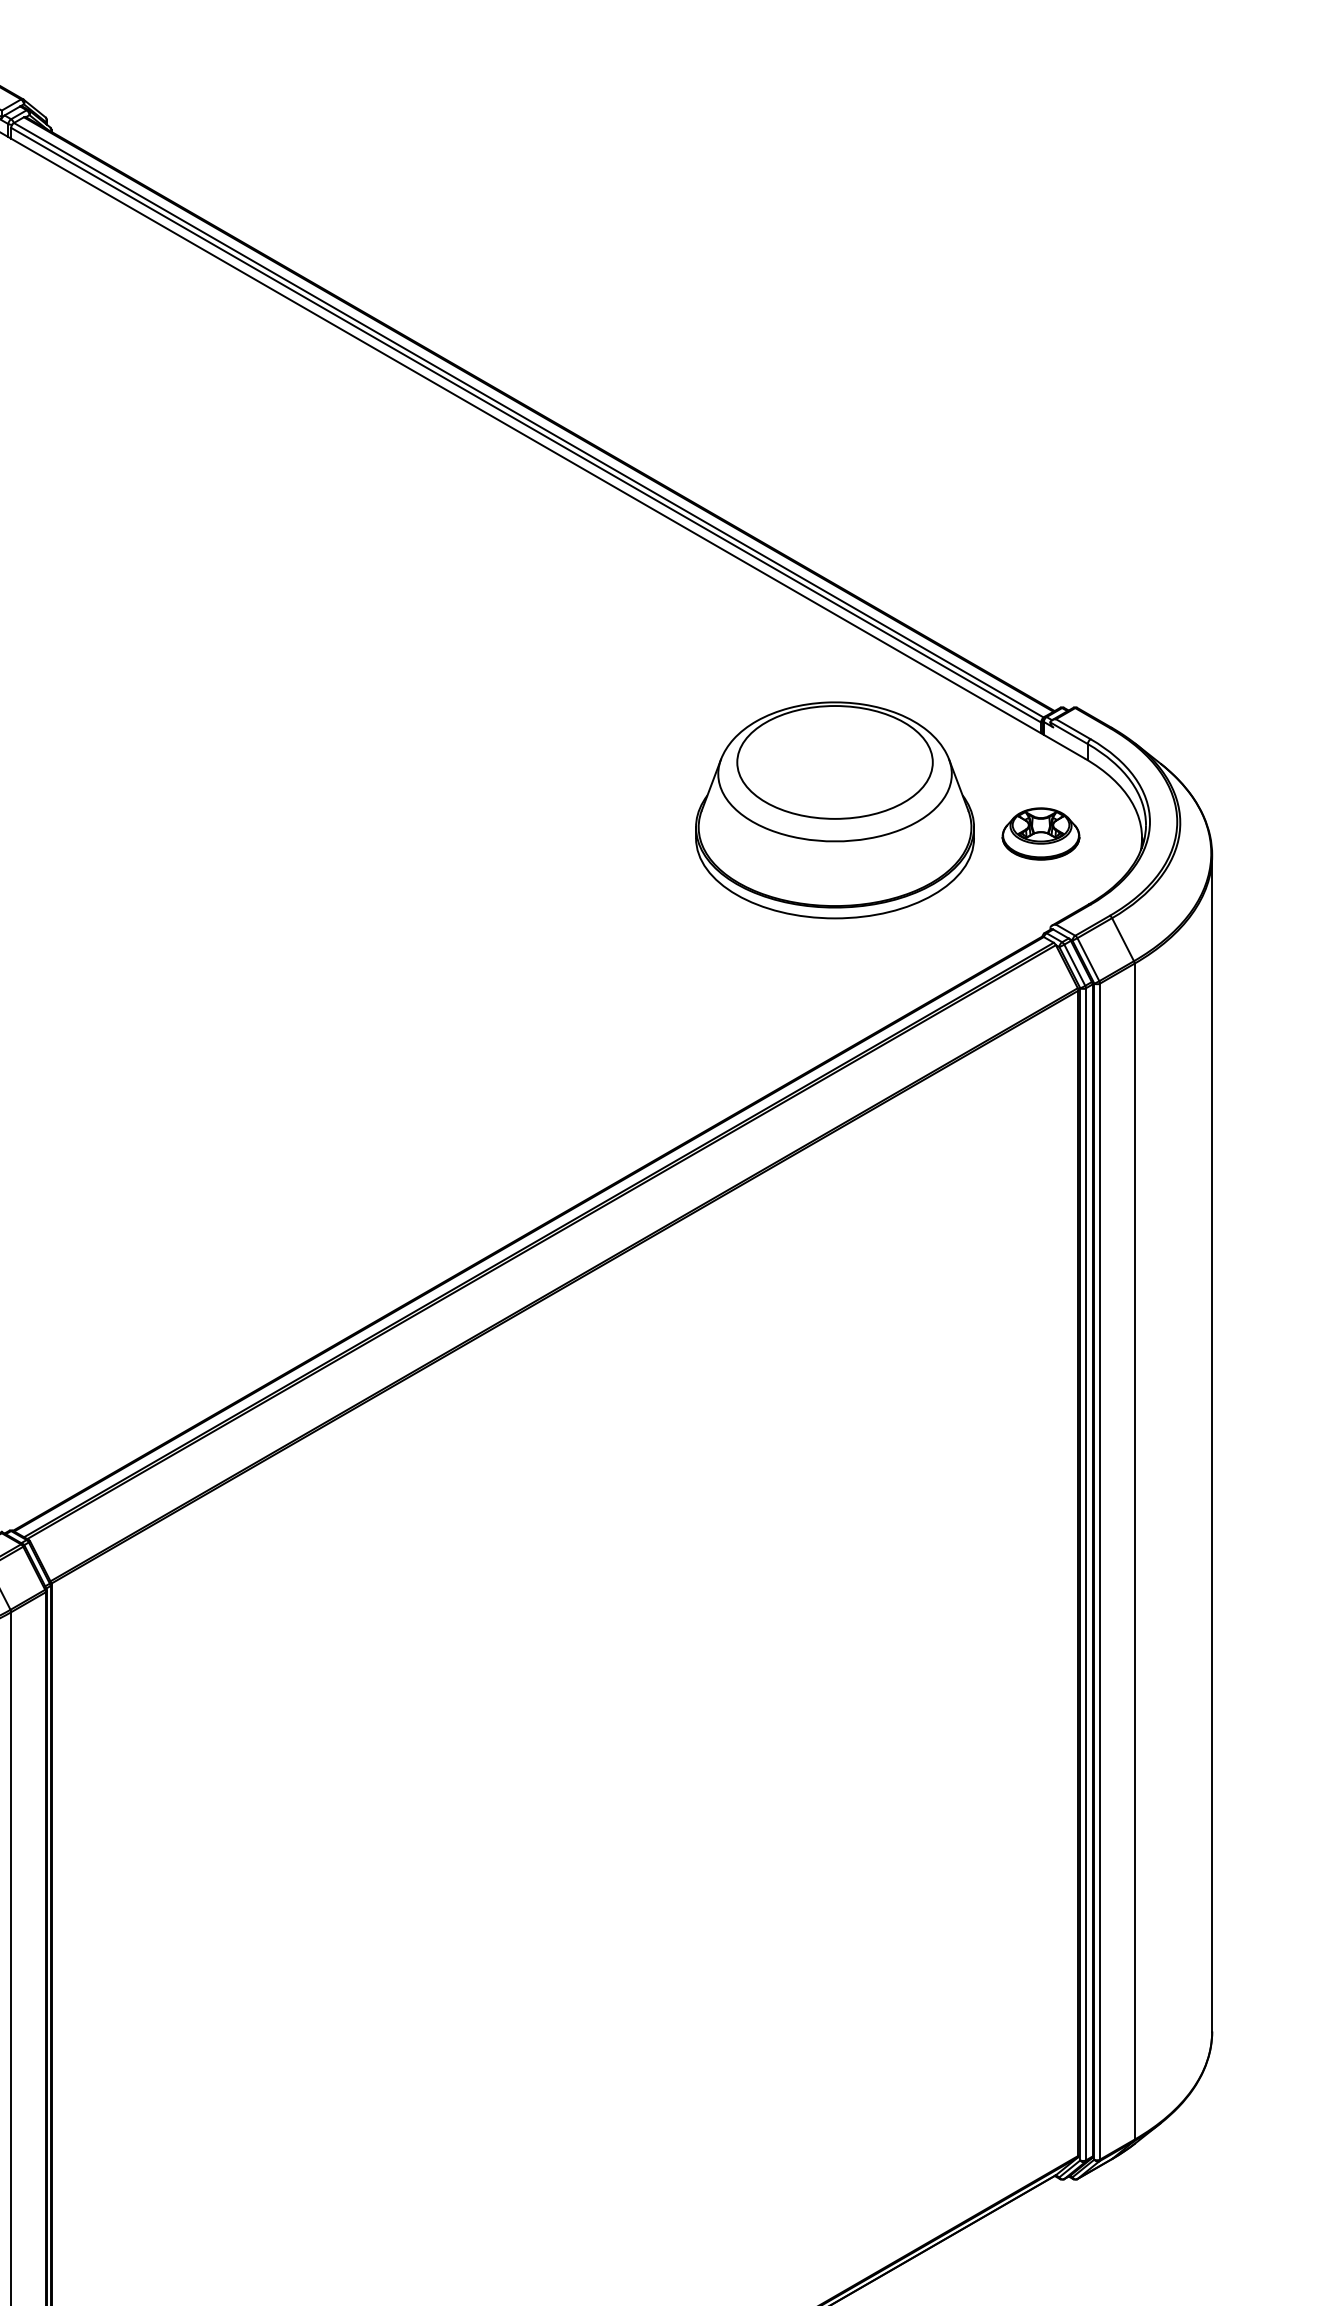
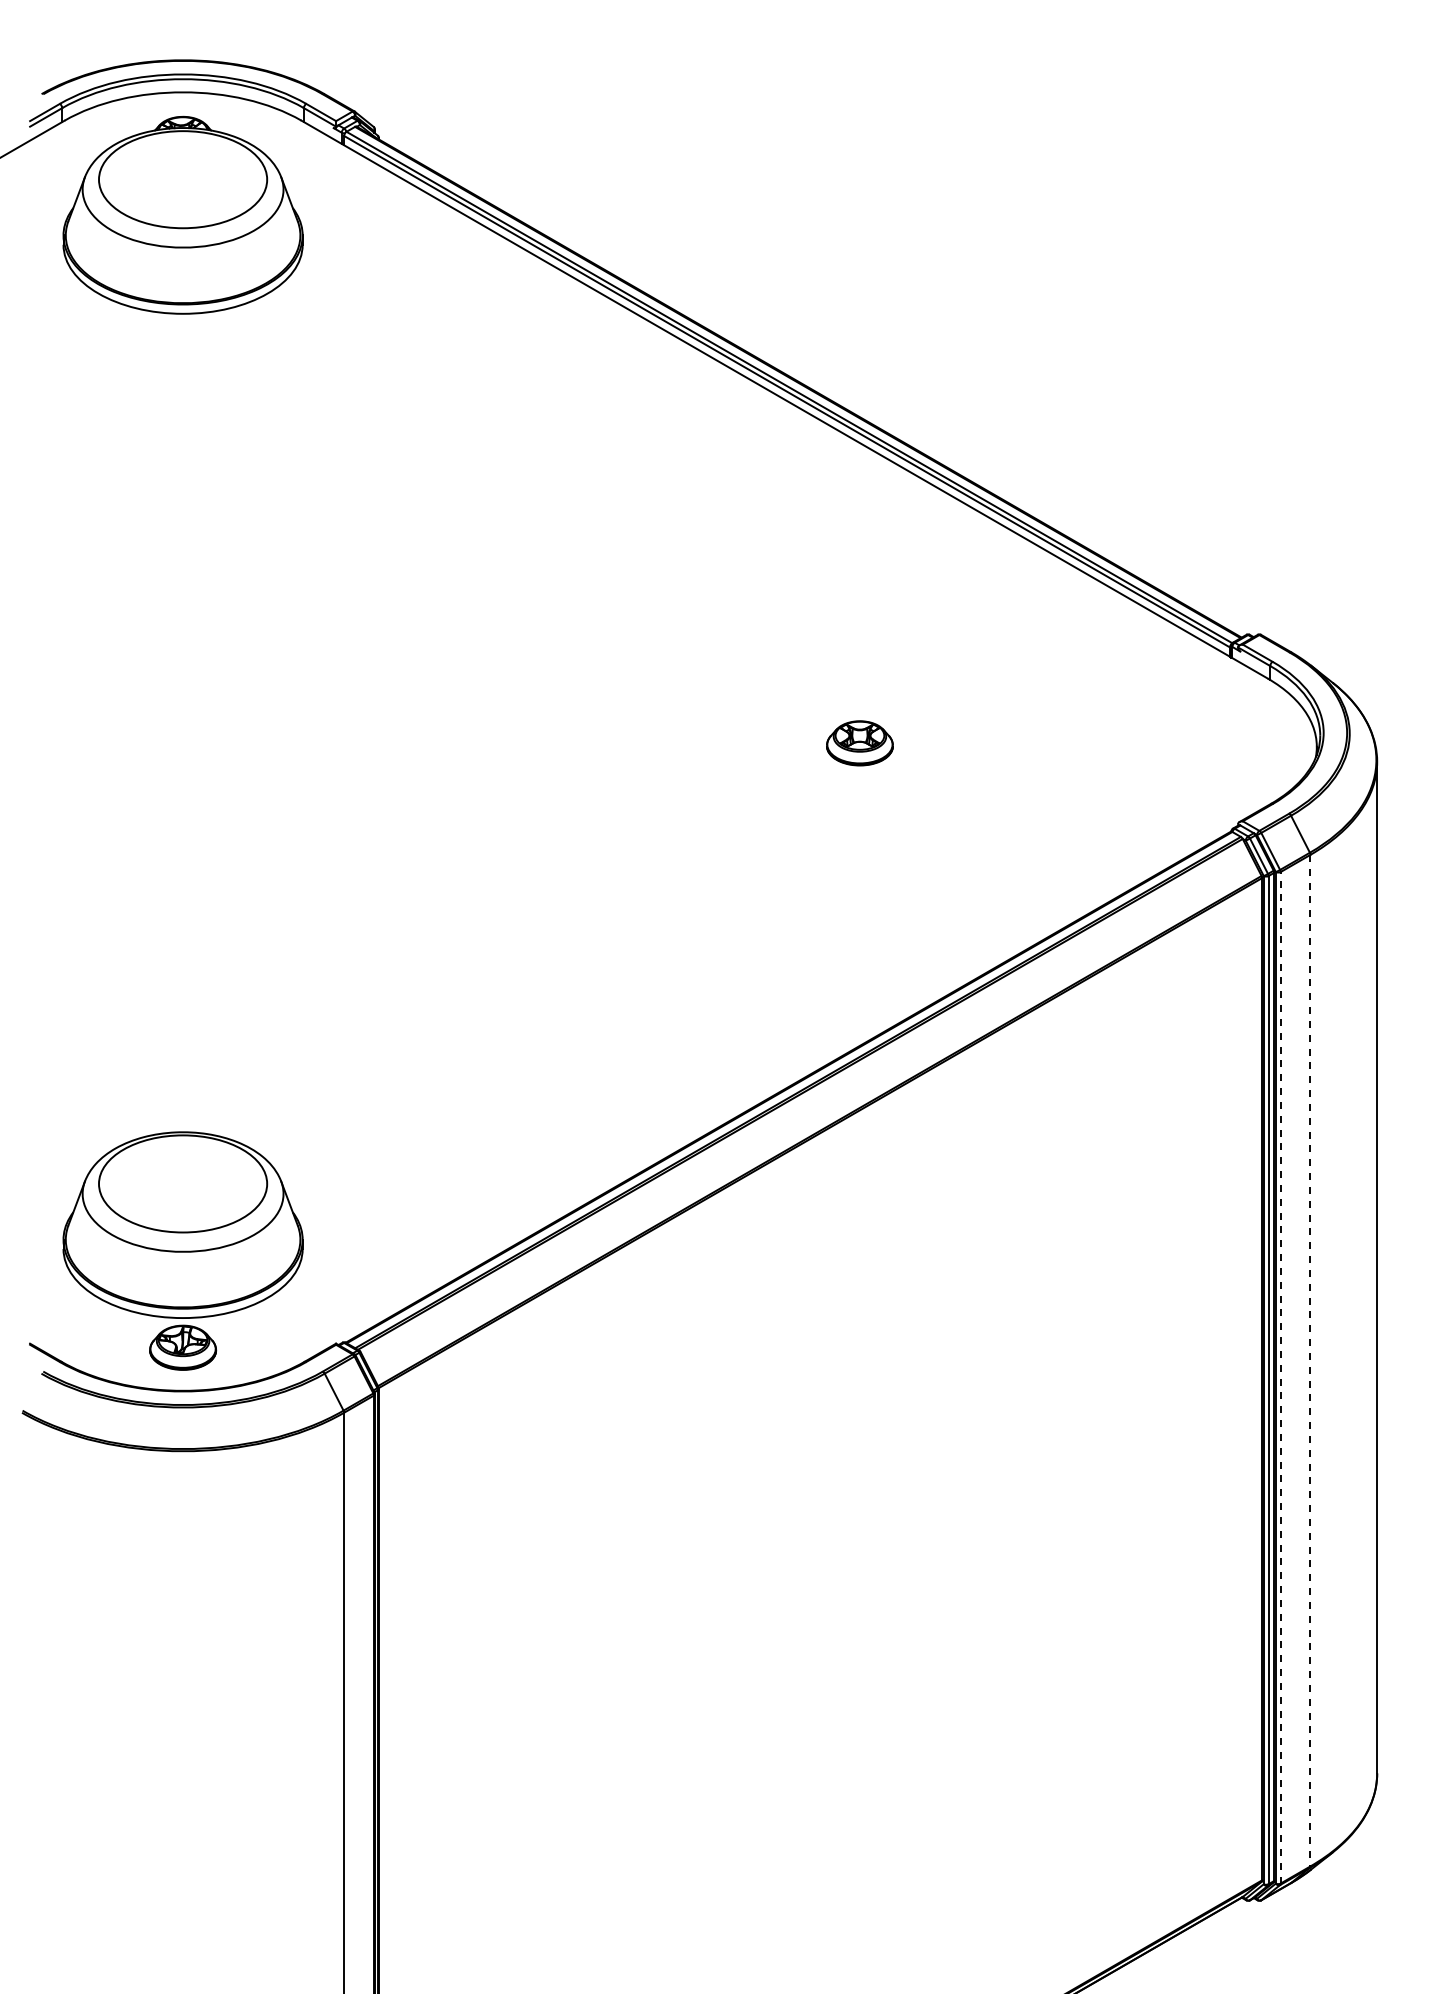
part: (834, 809) -> (1052, 722), removed
part: (1040, 834) -> (859, 743), moved
line: (1134, 1551) -> (1310, 1360), solid -> dashed
line: (1099, 1571) -> (1280, 1377), solid -> dashed

